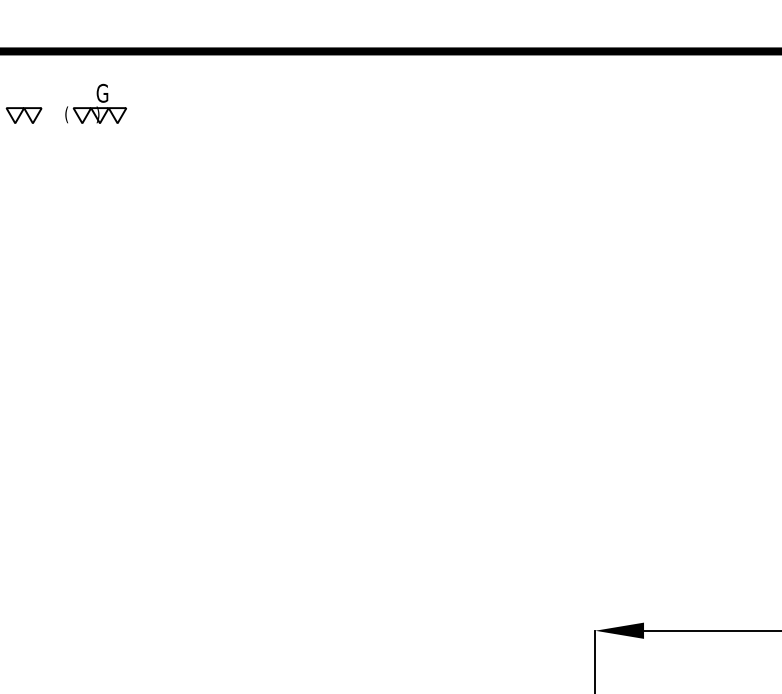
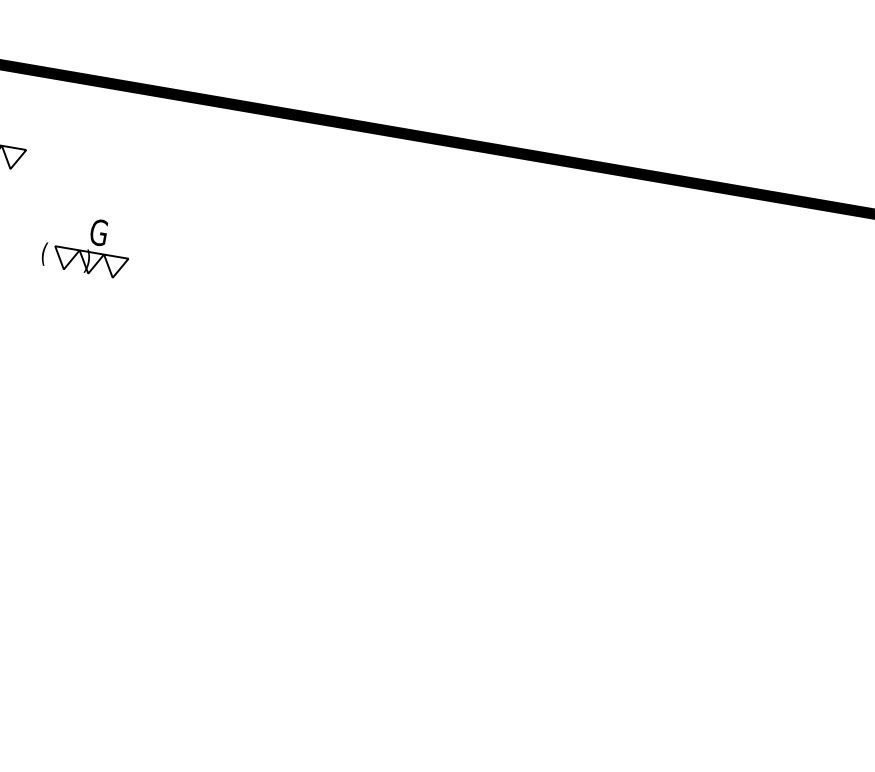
part: (95, 103) -> (86, 245), moved

